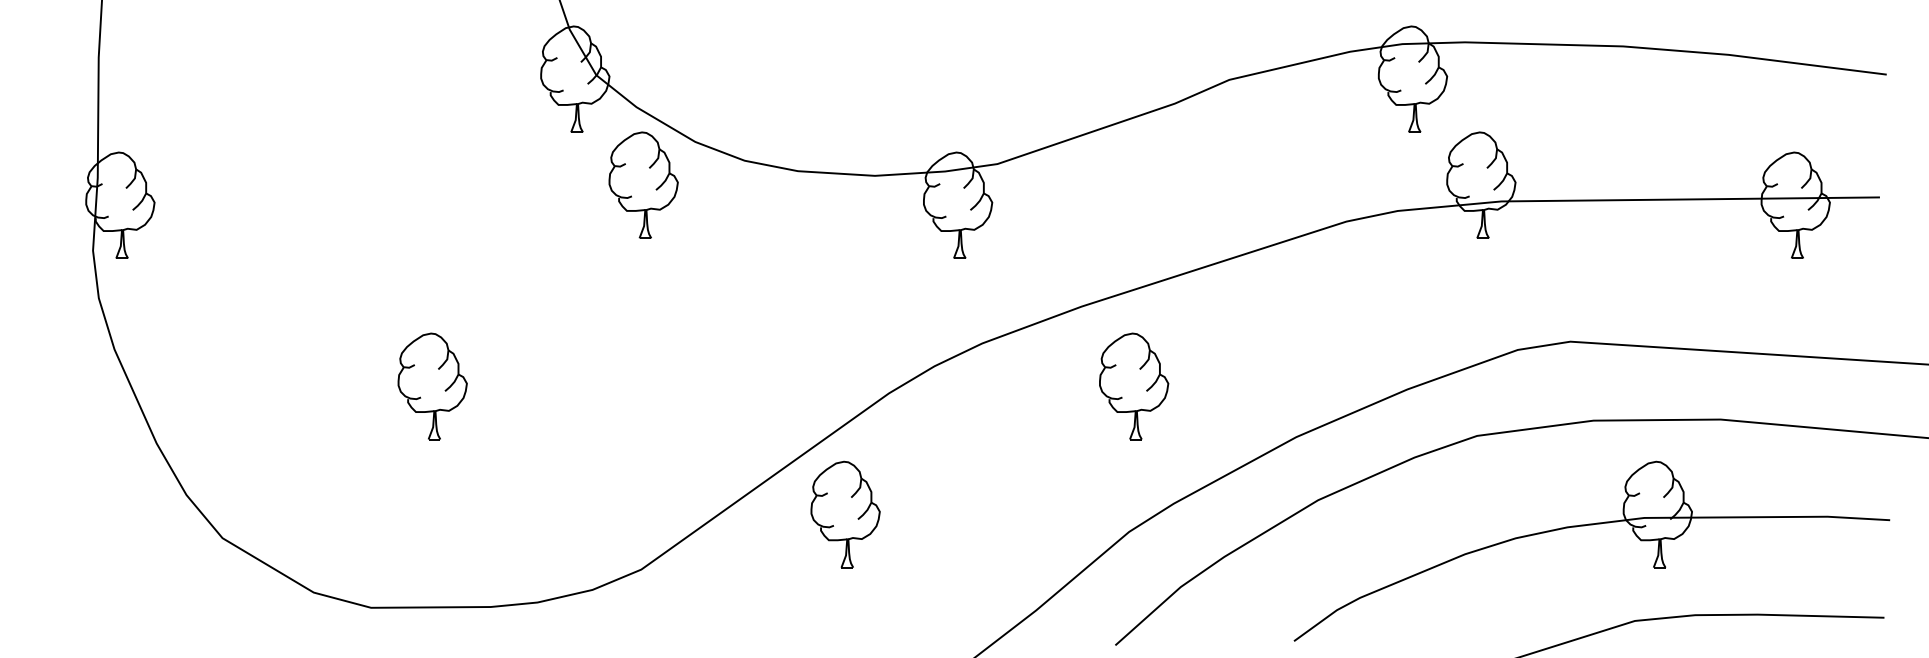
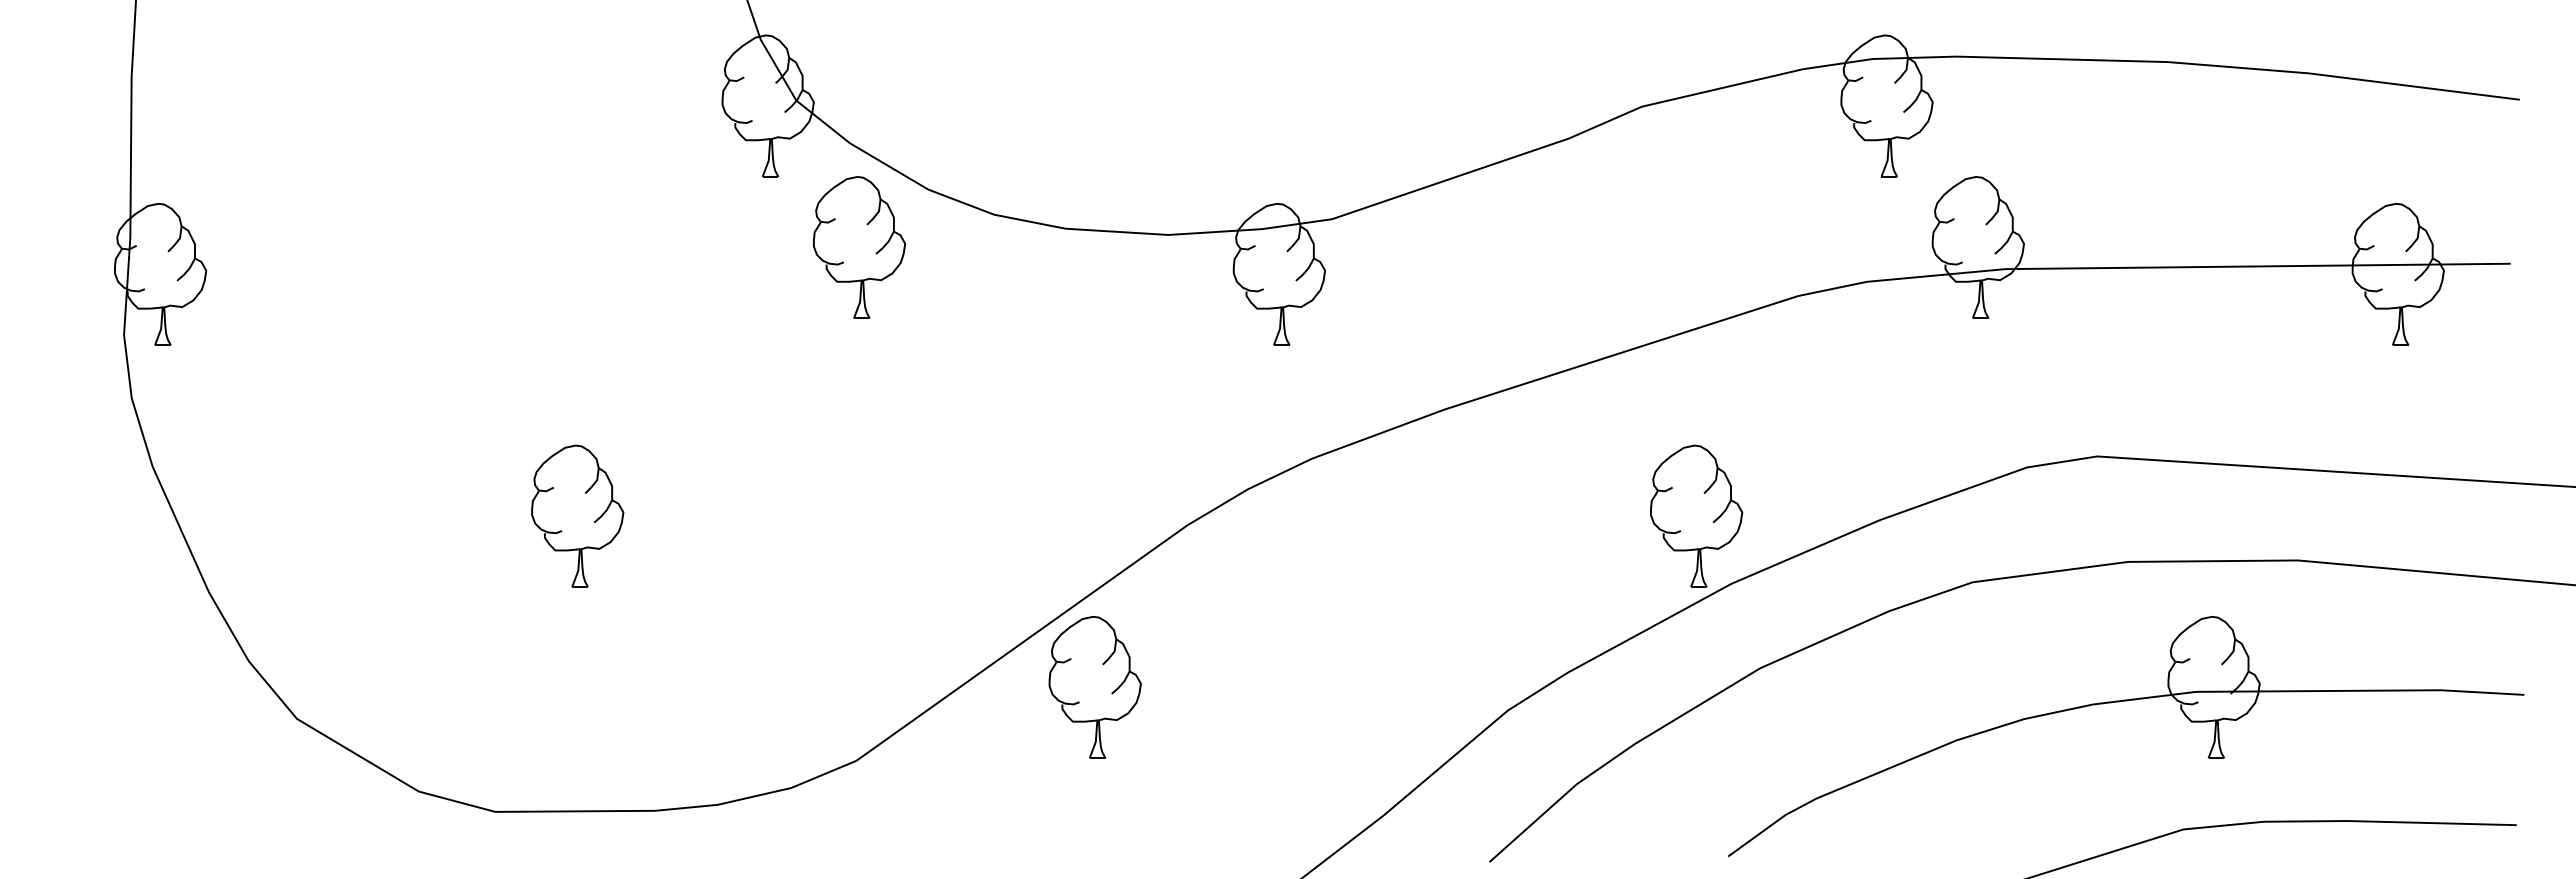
part: (1134, 385) -> (1696, 515), moved
part: (845, 514) -> (1094, 687), moved

